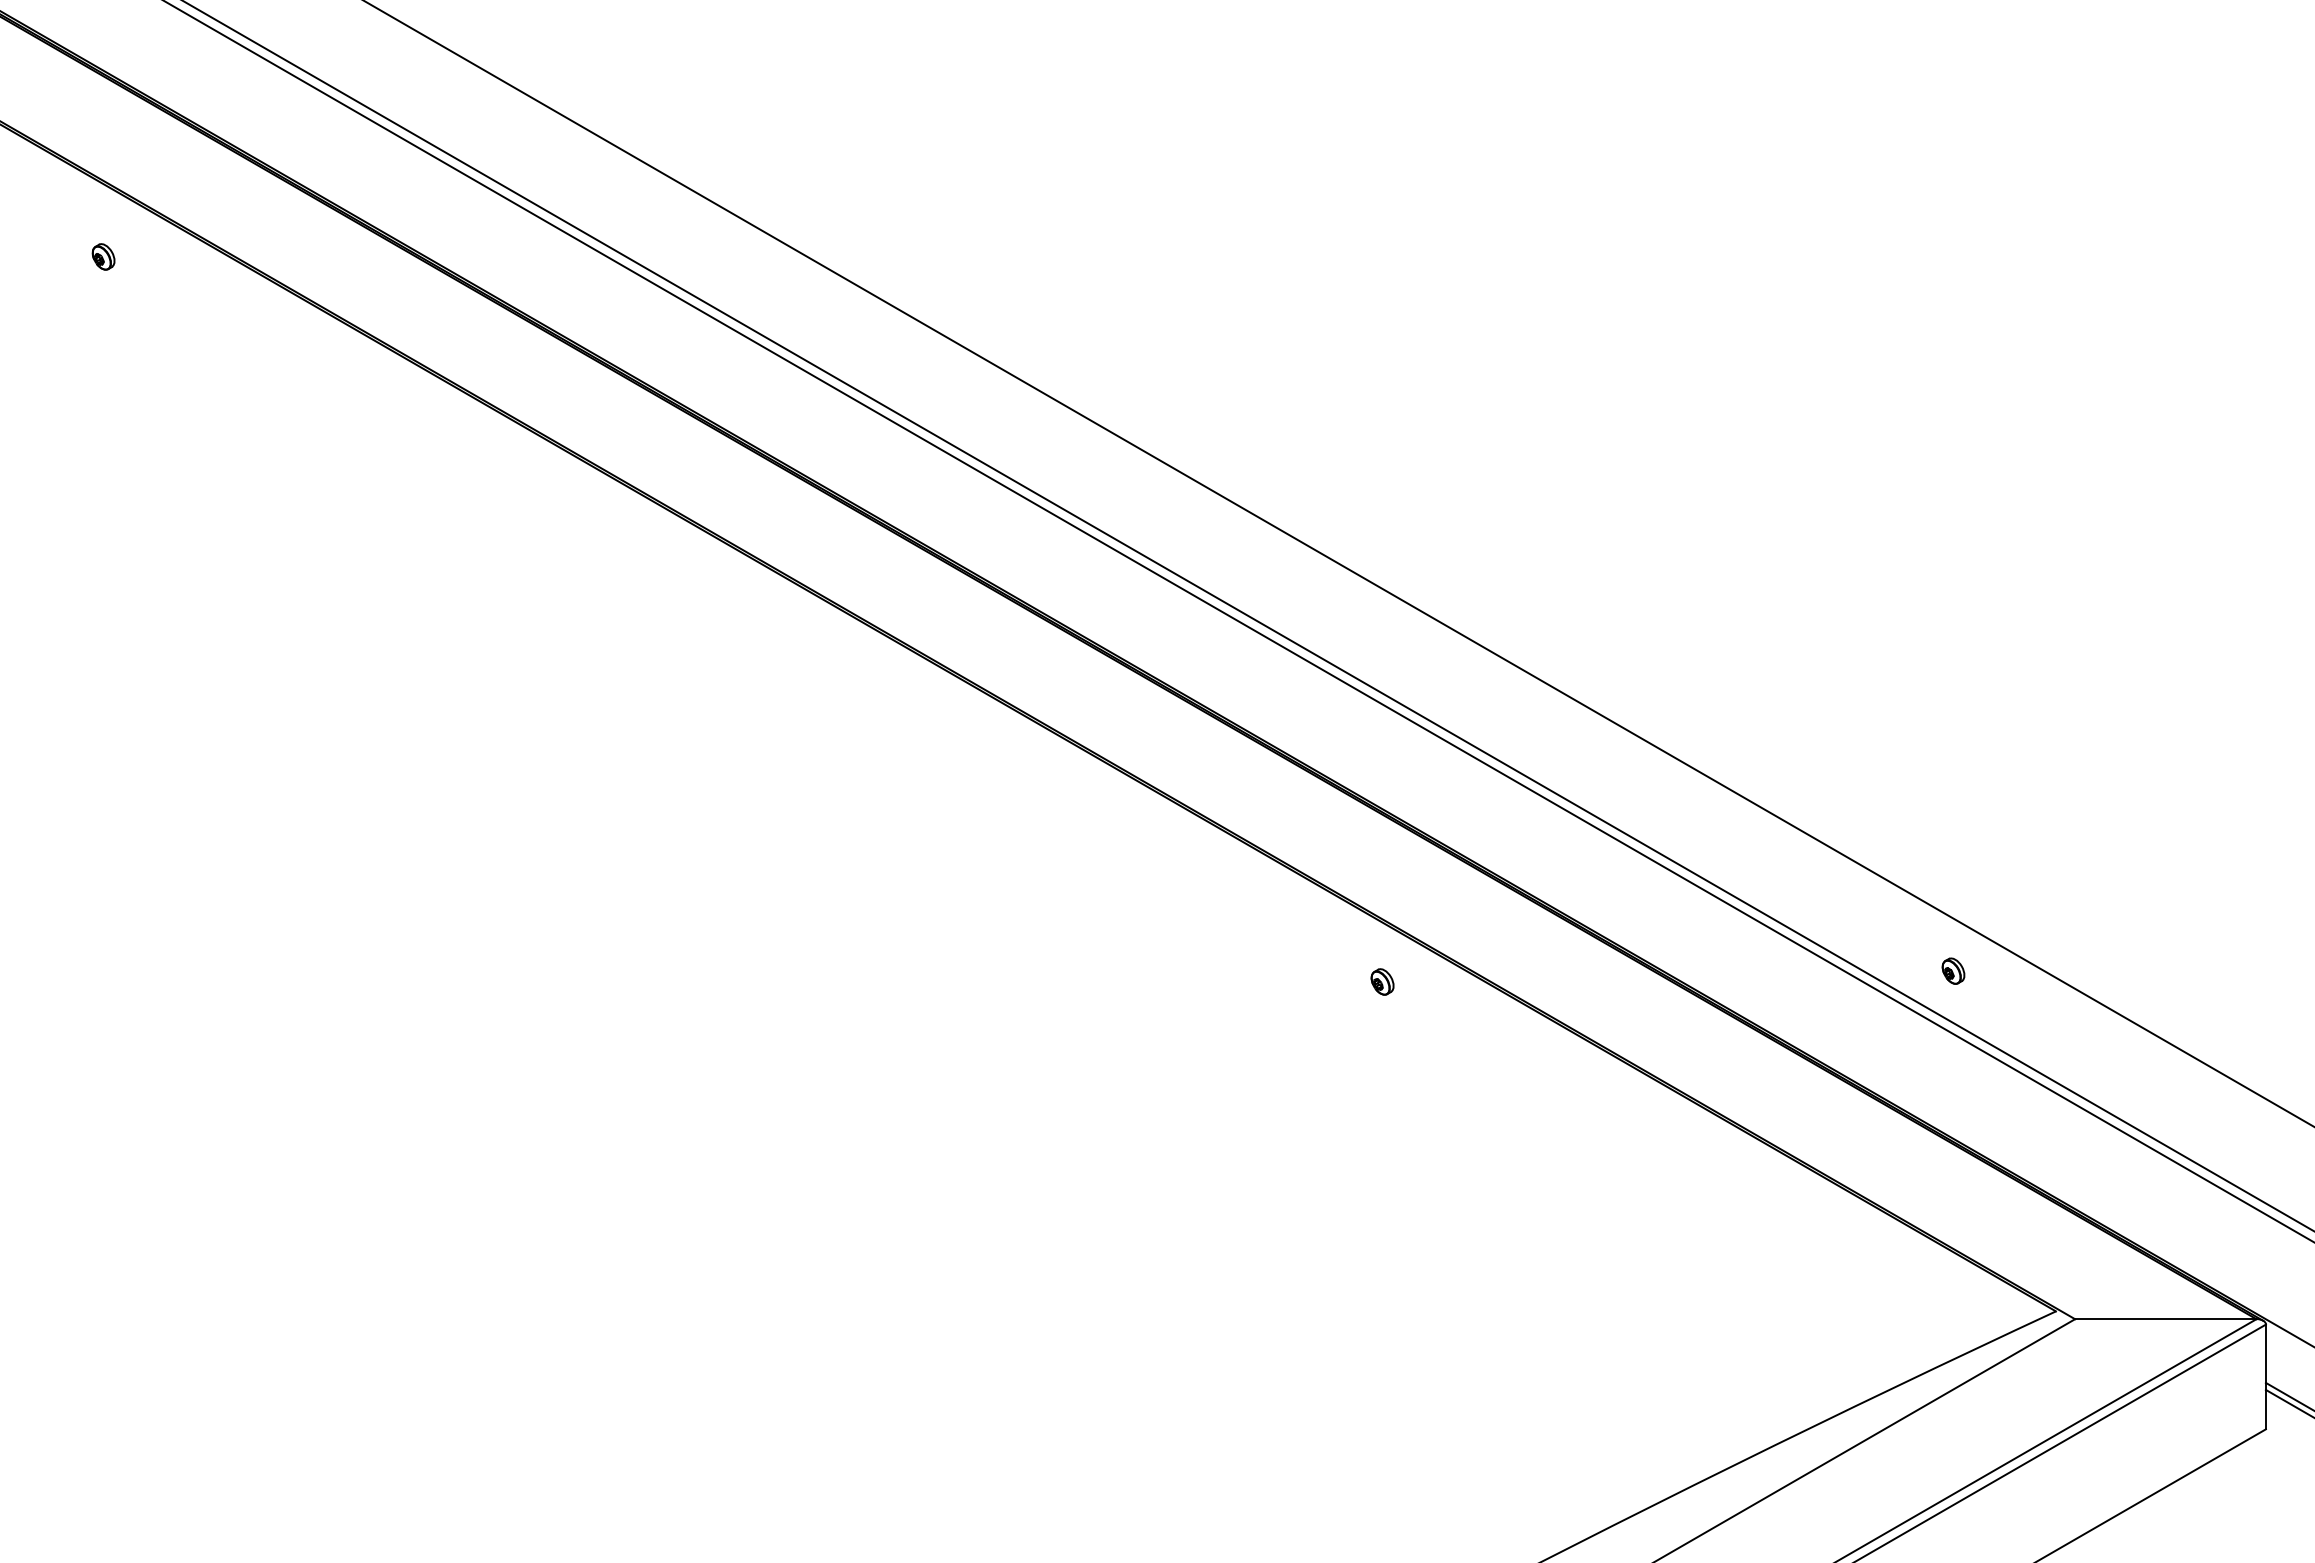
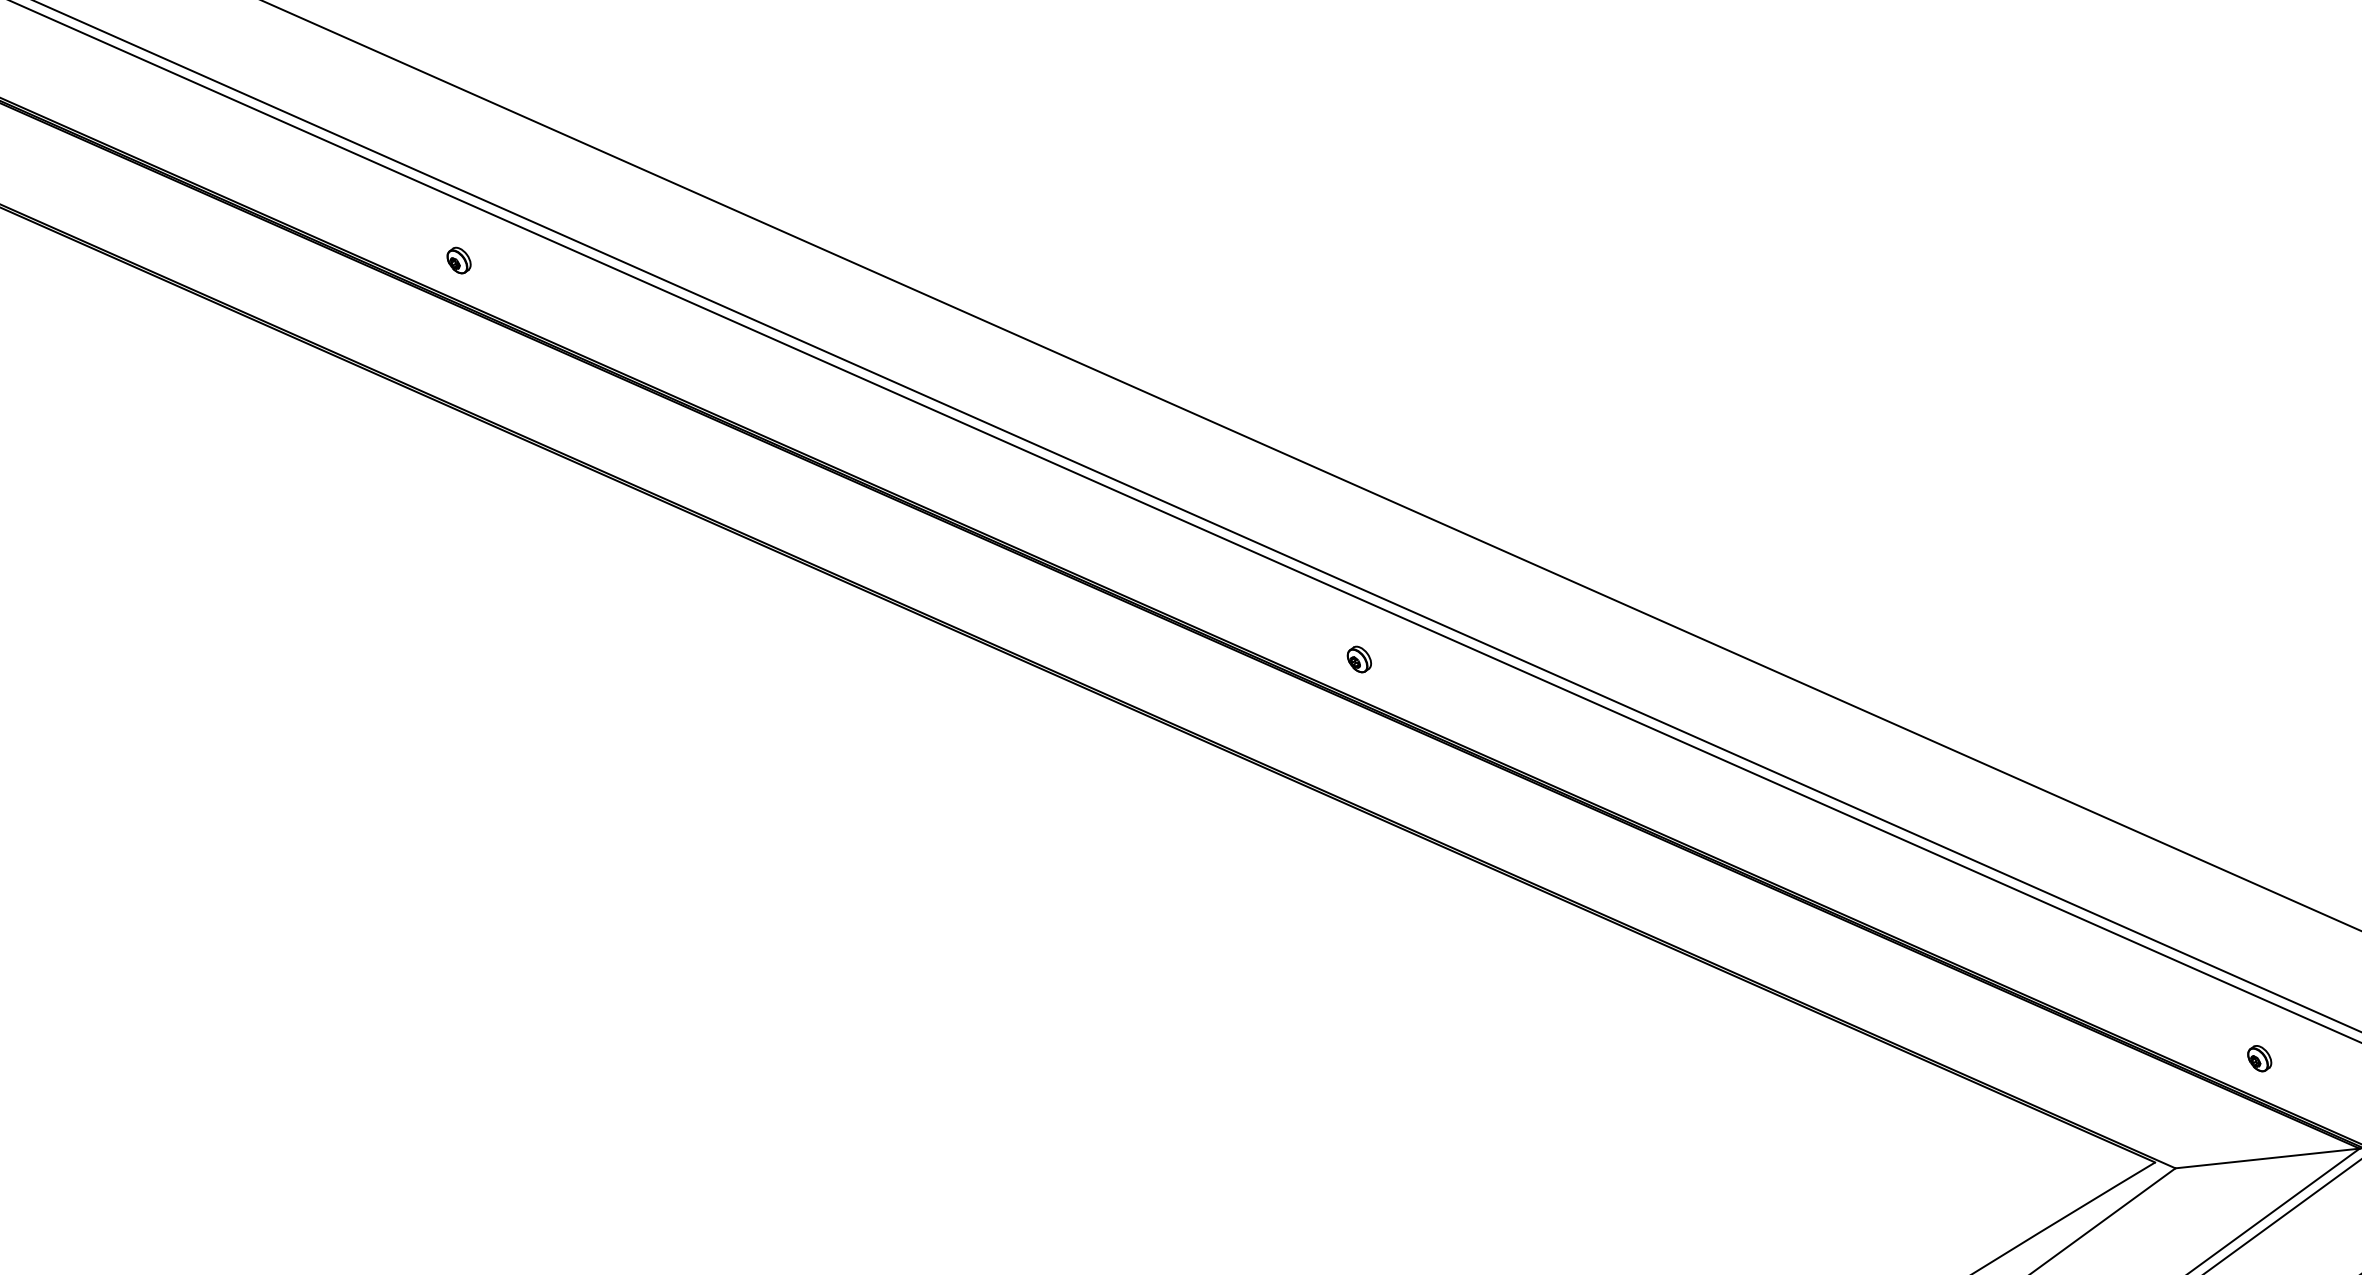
part: (103, 256) -> (458, 260), moved
part: (1953, 970) -> (2259, 1057), moved
part: (1382, 981) -> (1359, 659), moved

